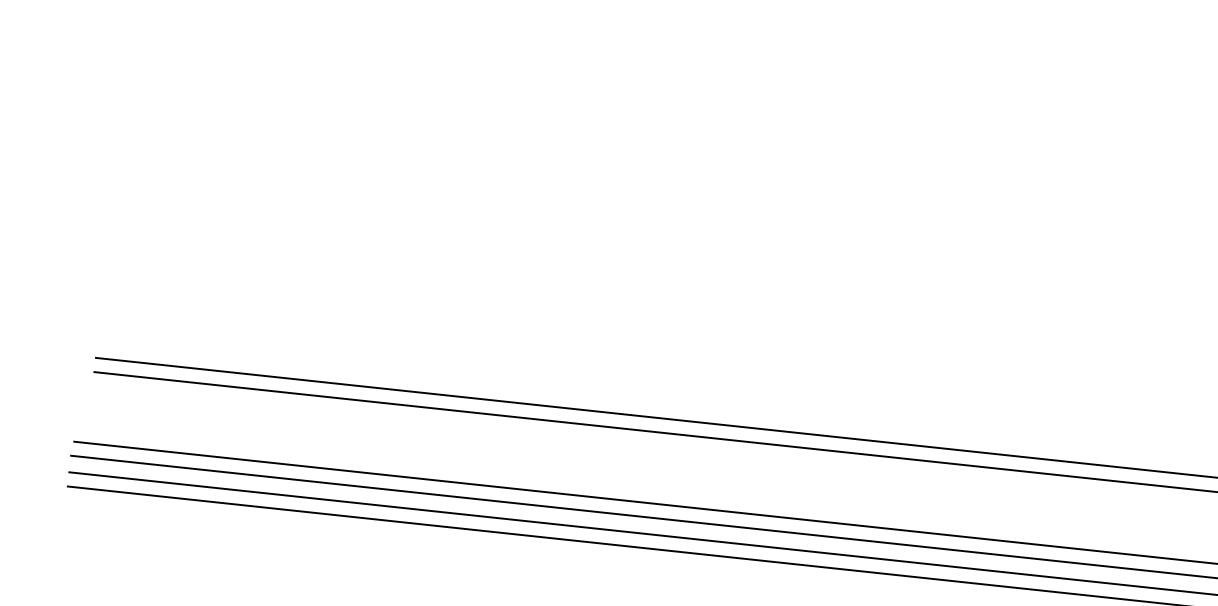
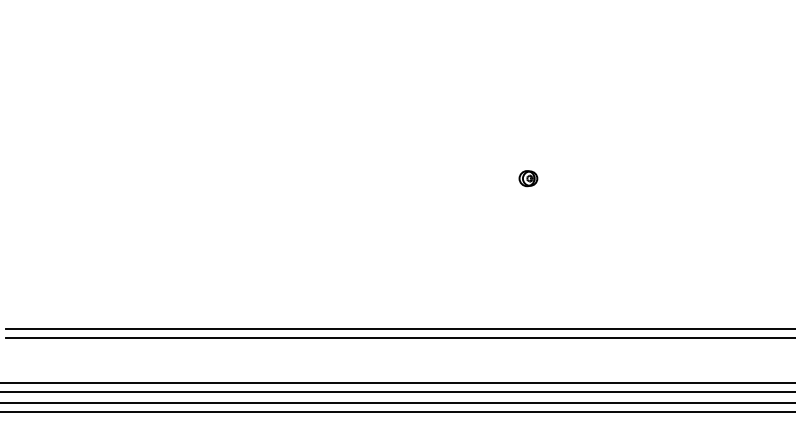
part: (936, 210) -> (528, 178), added

